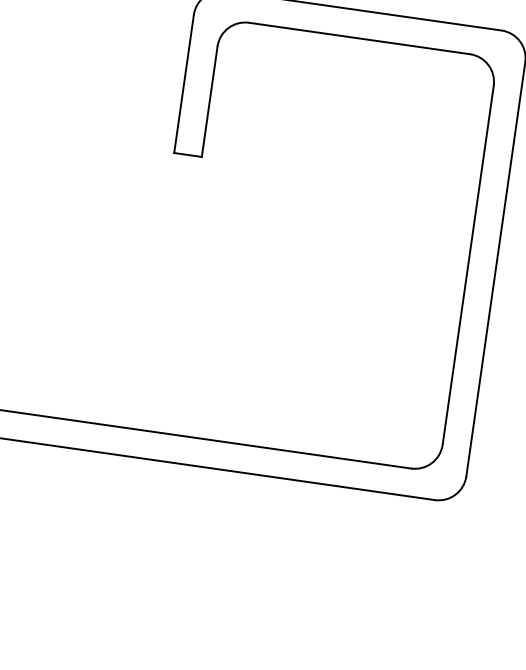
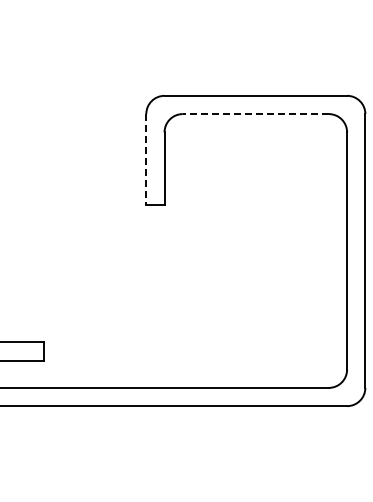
line: (358, 39) -> (255, 114), solid -> dashed
line: (184, 83) -> (146, 159), solid -> dashed

